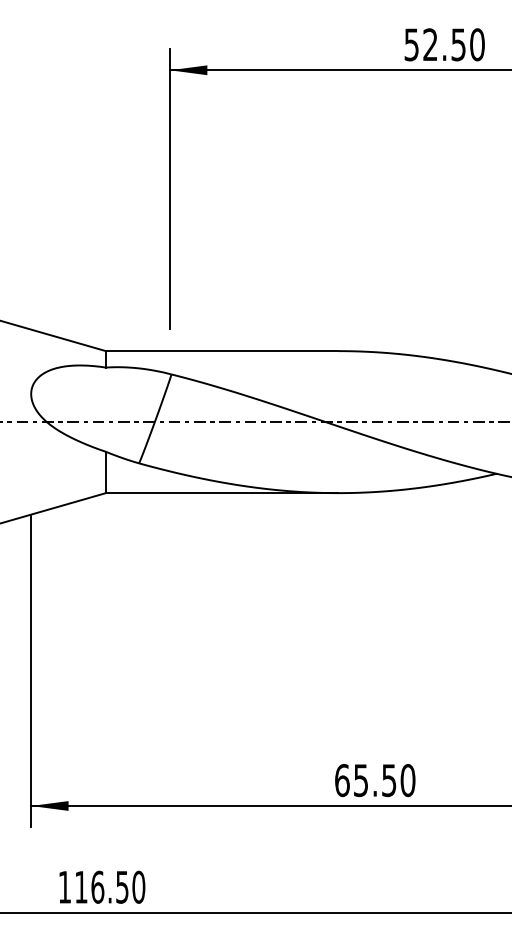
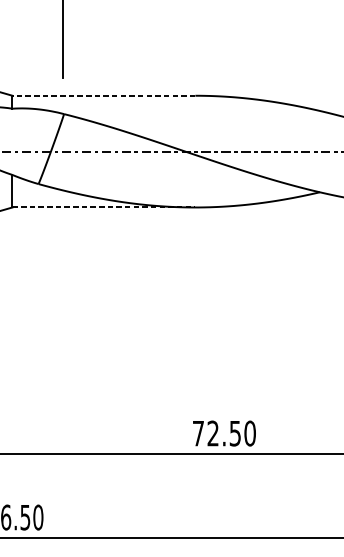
line: (221, 351) -> (103, 96), solid -> dashed
line: (222, 493) -> (104, 207), solid -> dashed
text: (351, 780) -> (205, 433), 65.50 -> 72.50

